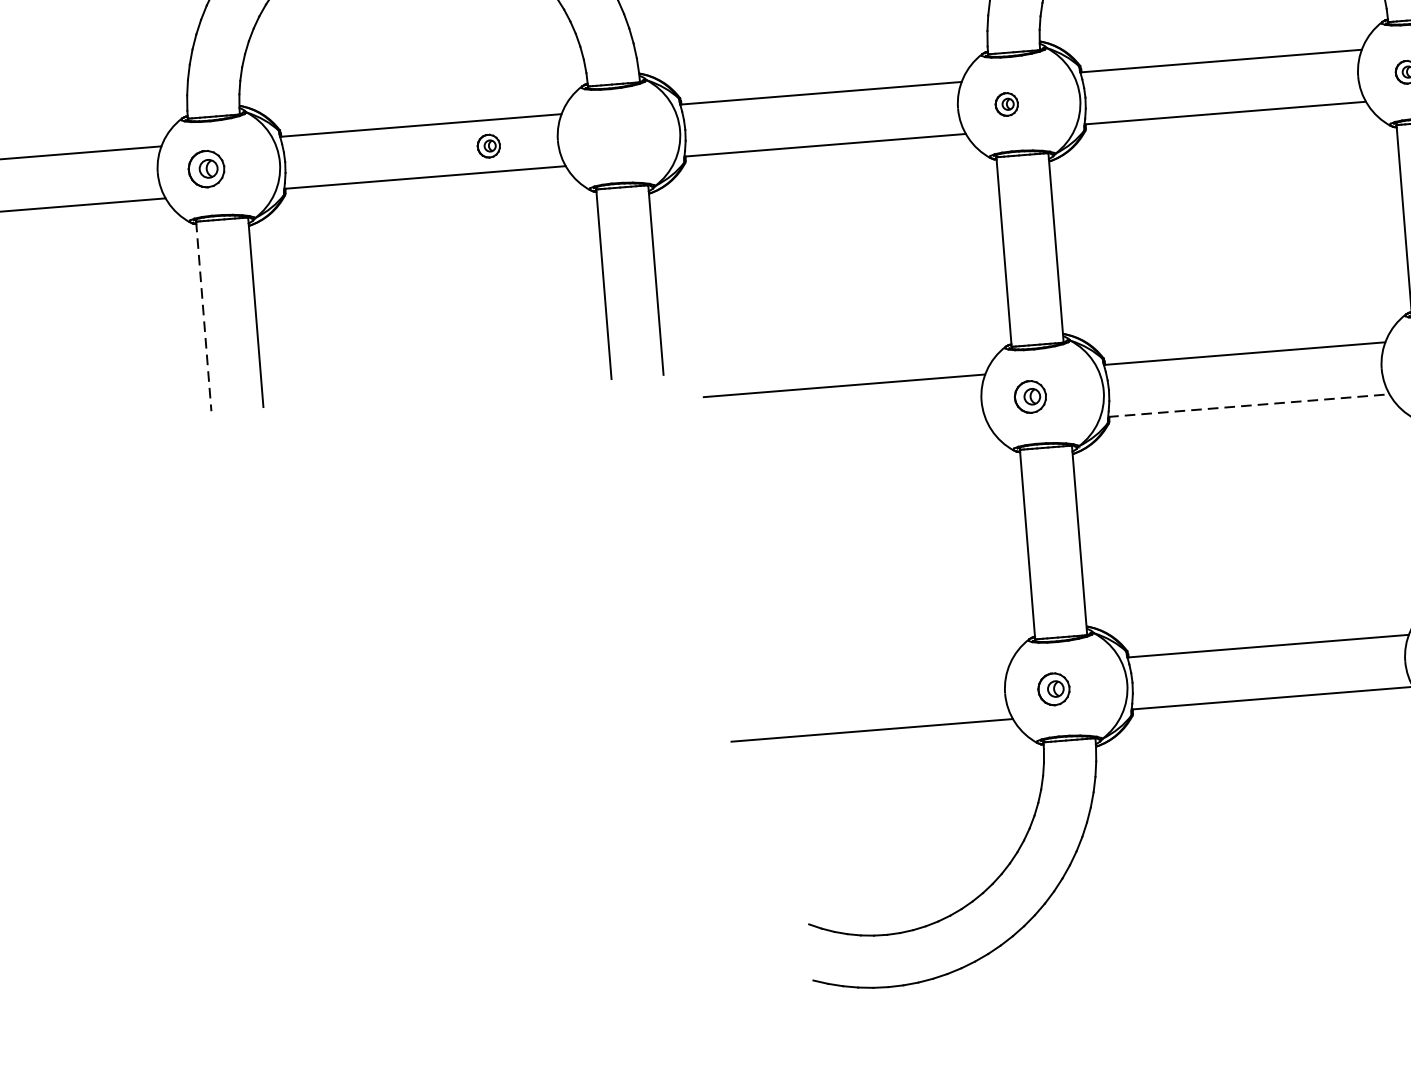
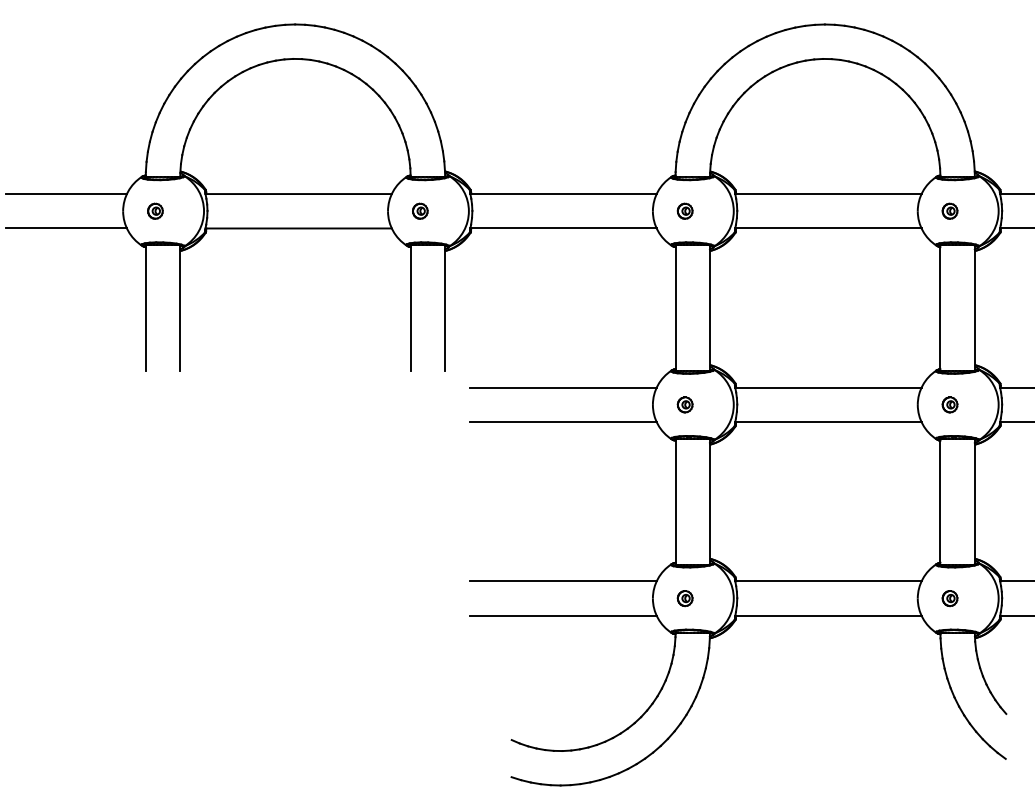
part: (489, 145) -> (420, 210), moved
part: (206, 167) -> (155, 210), size x0.62
line: (203, 317) -> (145, 308), dashed -> solid
part: (1029, 396) -> (684, 404), size x0.71
line: (1248, 406) -> (828, 422), dashed -> solid
line: (848, 438) -> (563, 422), added
line: (867, 678) -> (563, 581), added
part: (1052, 689) -> (684, 598), size x0.71

